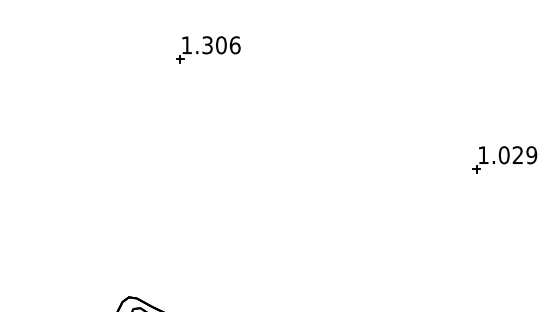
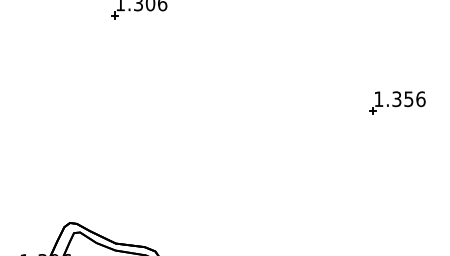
text: (517, 155) -> (408, 99), 1.029 -> 1.356

